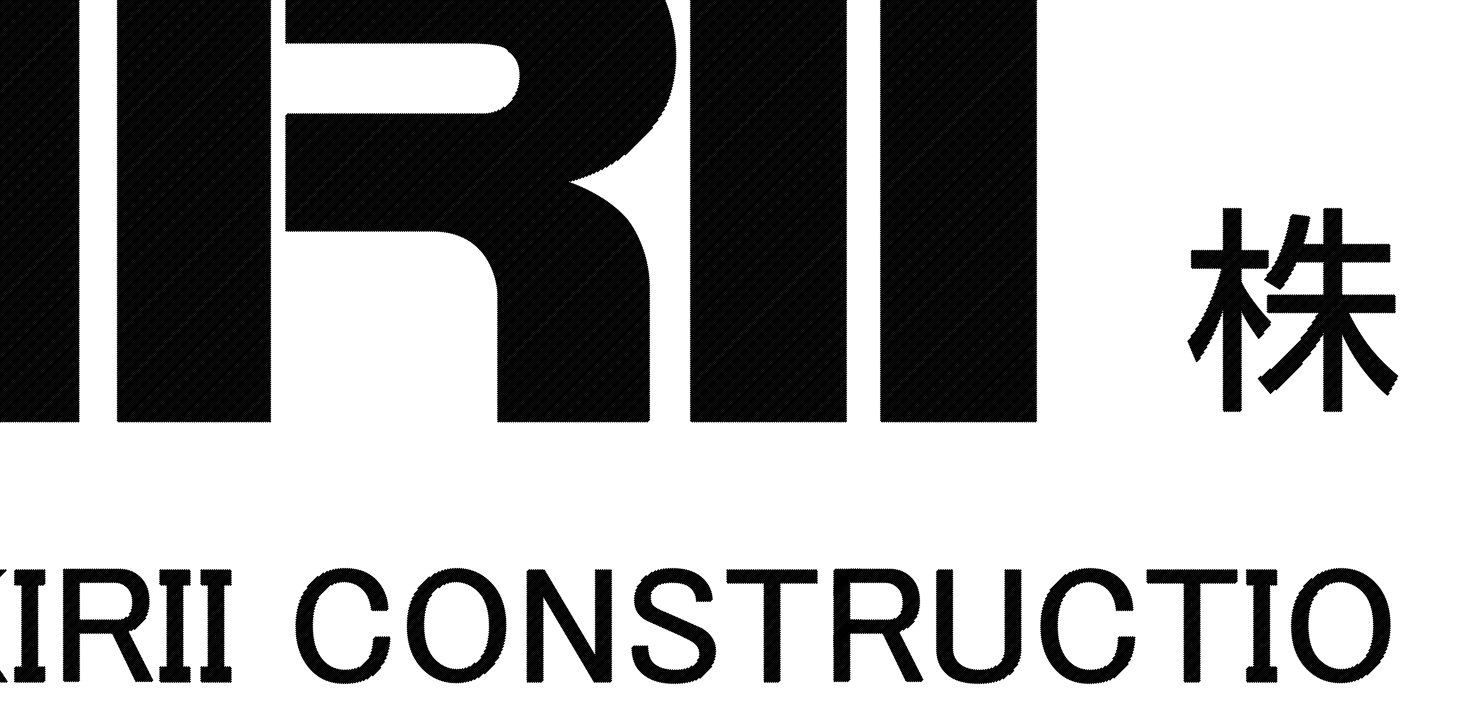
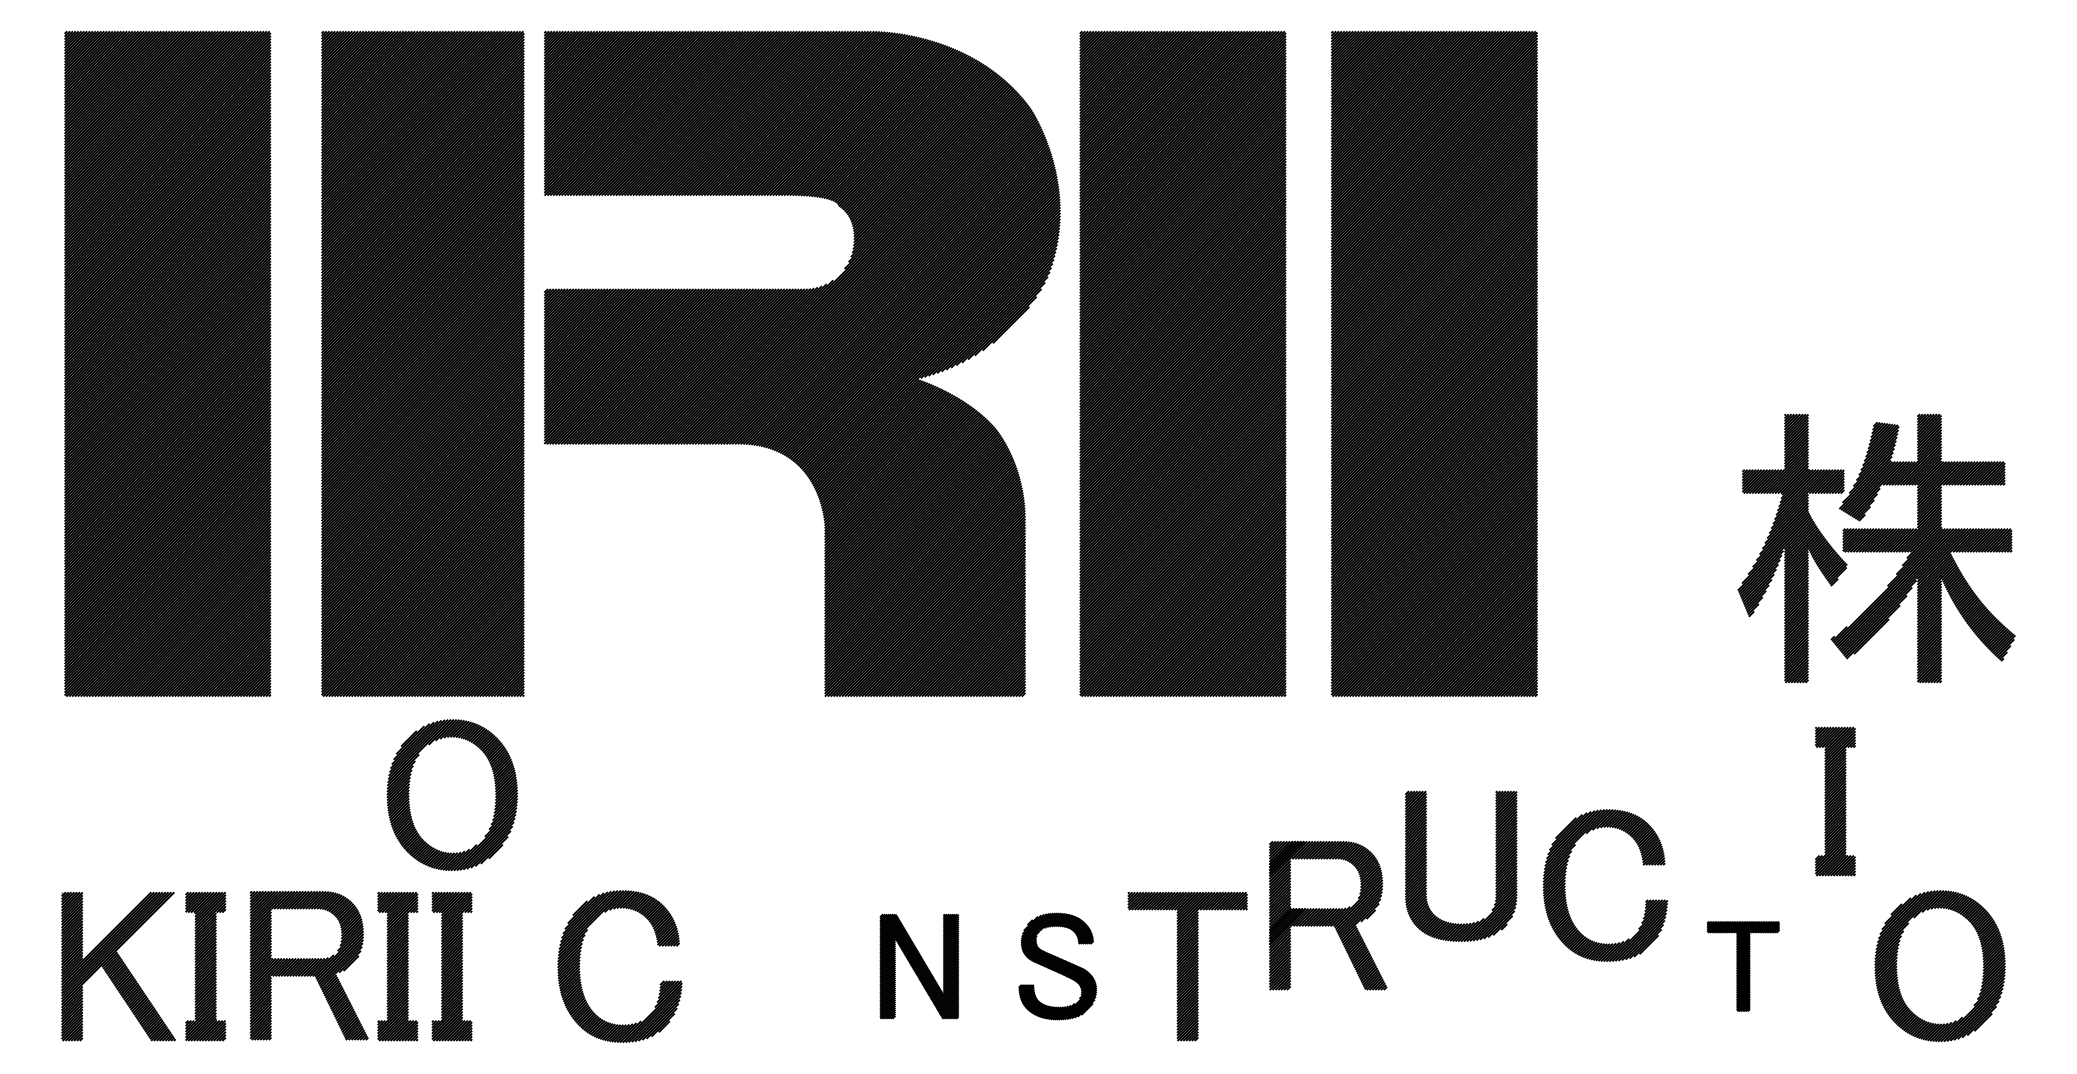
part: (456, 625) -> (452, 795), moved
part: (569, 625) -> (919, 966), size x0.7
part: (673, 625) -> (1057, 966), size x0.7
part: (878, 625) -> (1328, 915), moved
part: (1004, 625) -> (1495, 865), moved
part: (1057, 625) -> (1565, 884), moved
part: (1192, 625) -> (1743, 966), size x0.6
part: (1261, 625) -> (1835, 801), moved

